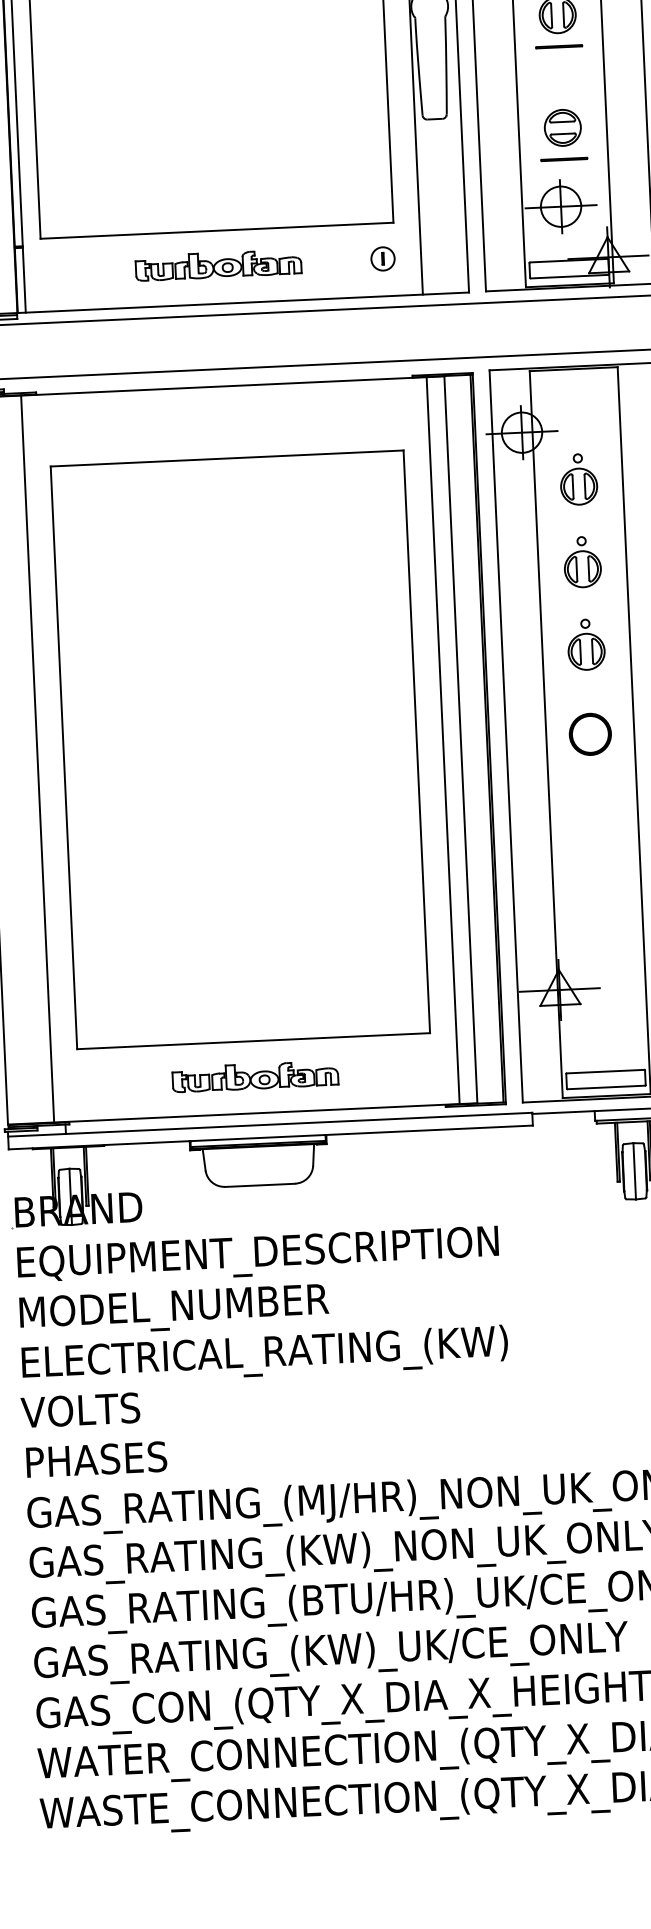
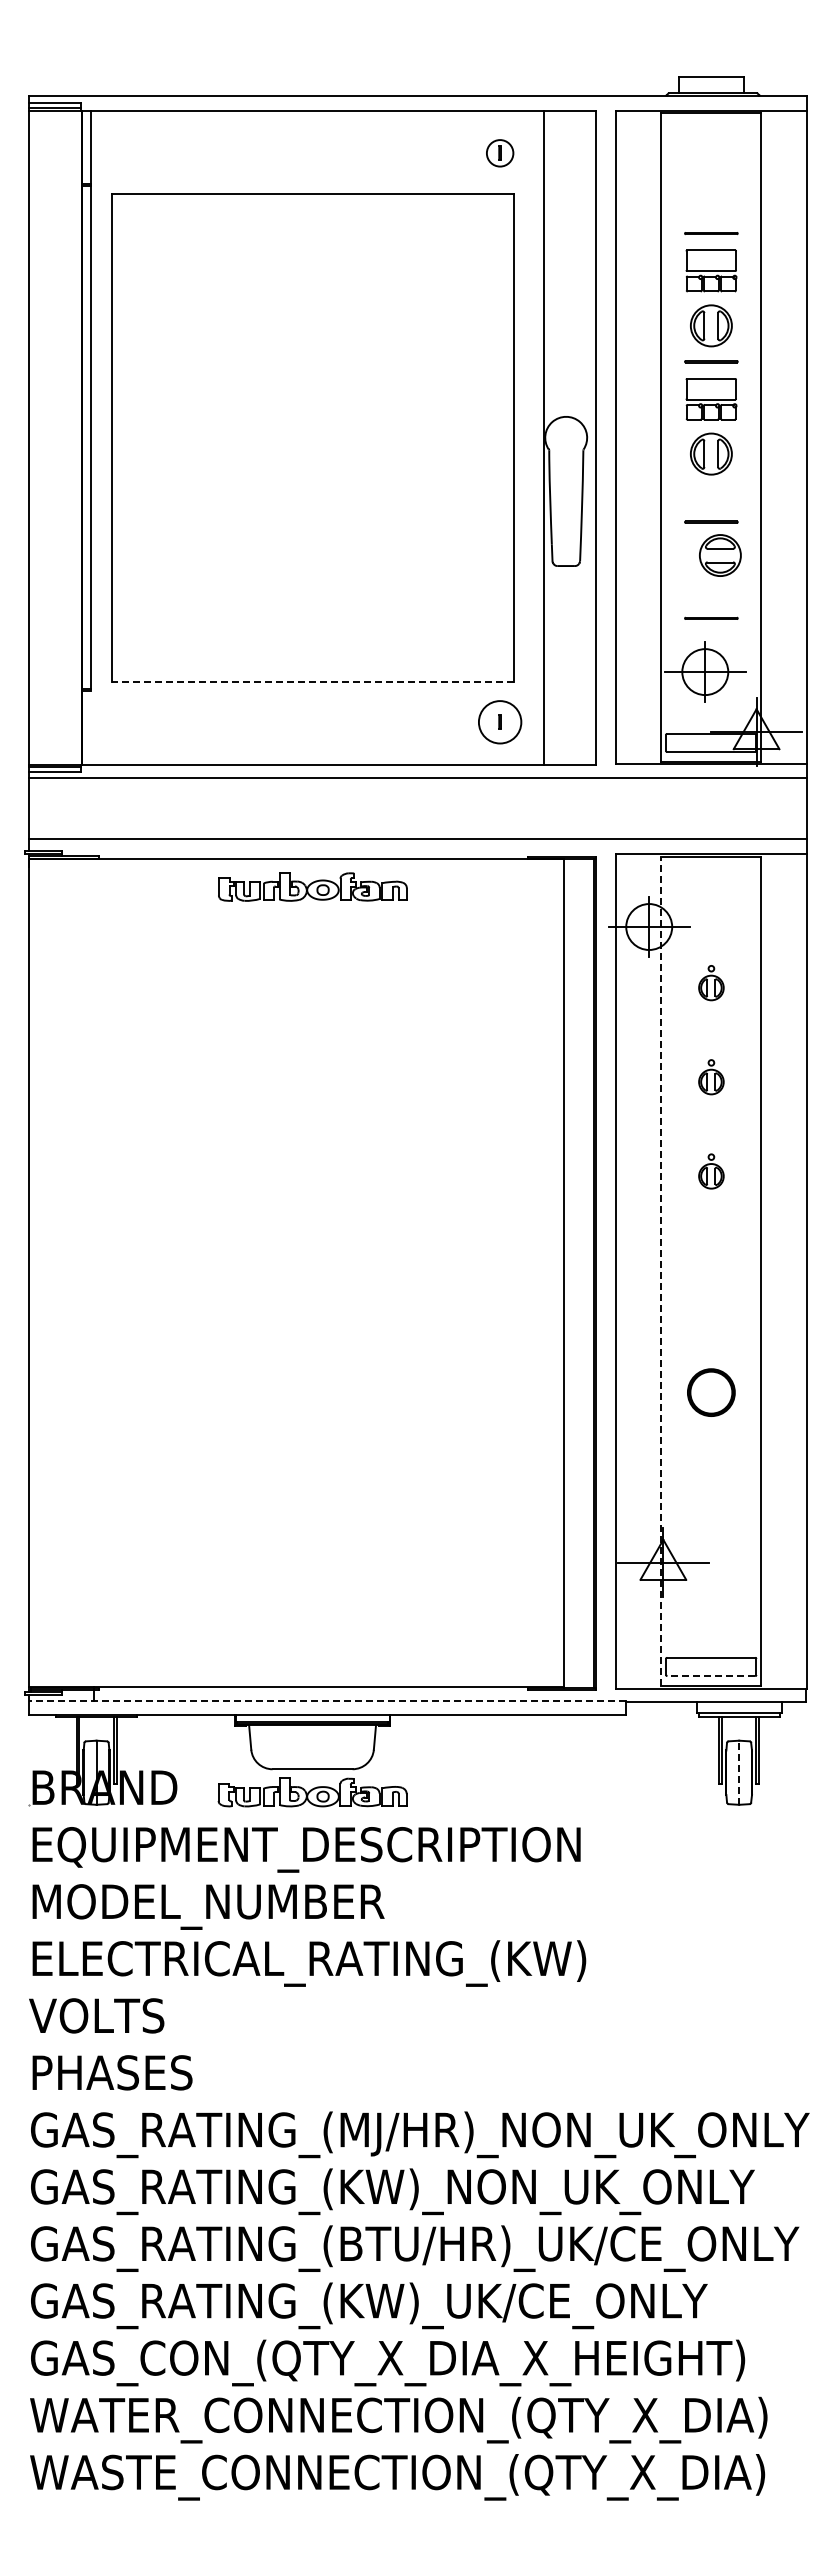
line: (559, 46) -> (711, 521), moved
part: (562, 127) -> (720, 555), moved
line: (216, 230) -> (312, 681), solid -> dashed
circle: (382, 259) -> (499, 722), size x1.6
part: (218, 264) -> (312, 886), moved
line: (24, 279) -> (91, 727), removed
part: (578, 478) -> (711, 982), size x0.6
part: (582, 561) -> (711, 1076), size x0.6
part: (586, 644) -> (711, 1171), size x0.6
line: (546, 734) -> (661, 1271), solid -> dashed
part: (590, 734) -> (711, 1392), moved
line: (443, 740) -> (543, 1273), removed
part: (240, 749) -> (312, 1272), removed
line: (37, 759) -> (81, 1273), removed
part: (255, 1076) -> (312, 1792), moved
line: (605, 1087) -> (710, 1675), solid -> dashed
line: (270, 1124) -> (327, 1700), solid -> dashed
line: (634, 1171) -> (739, 1772), solid -> dashed

